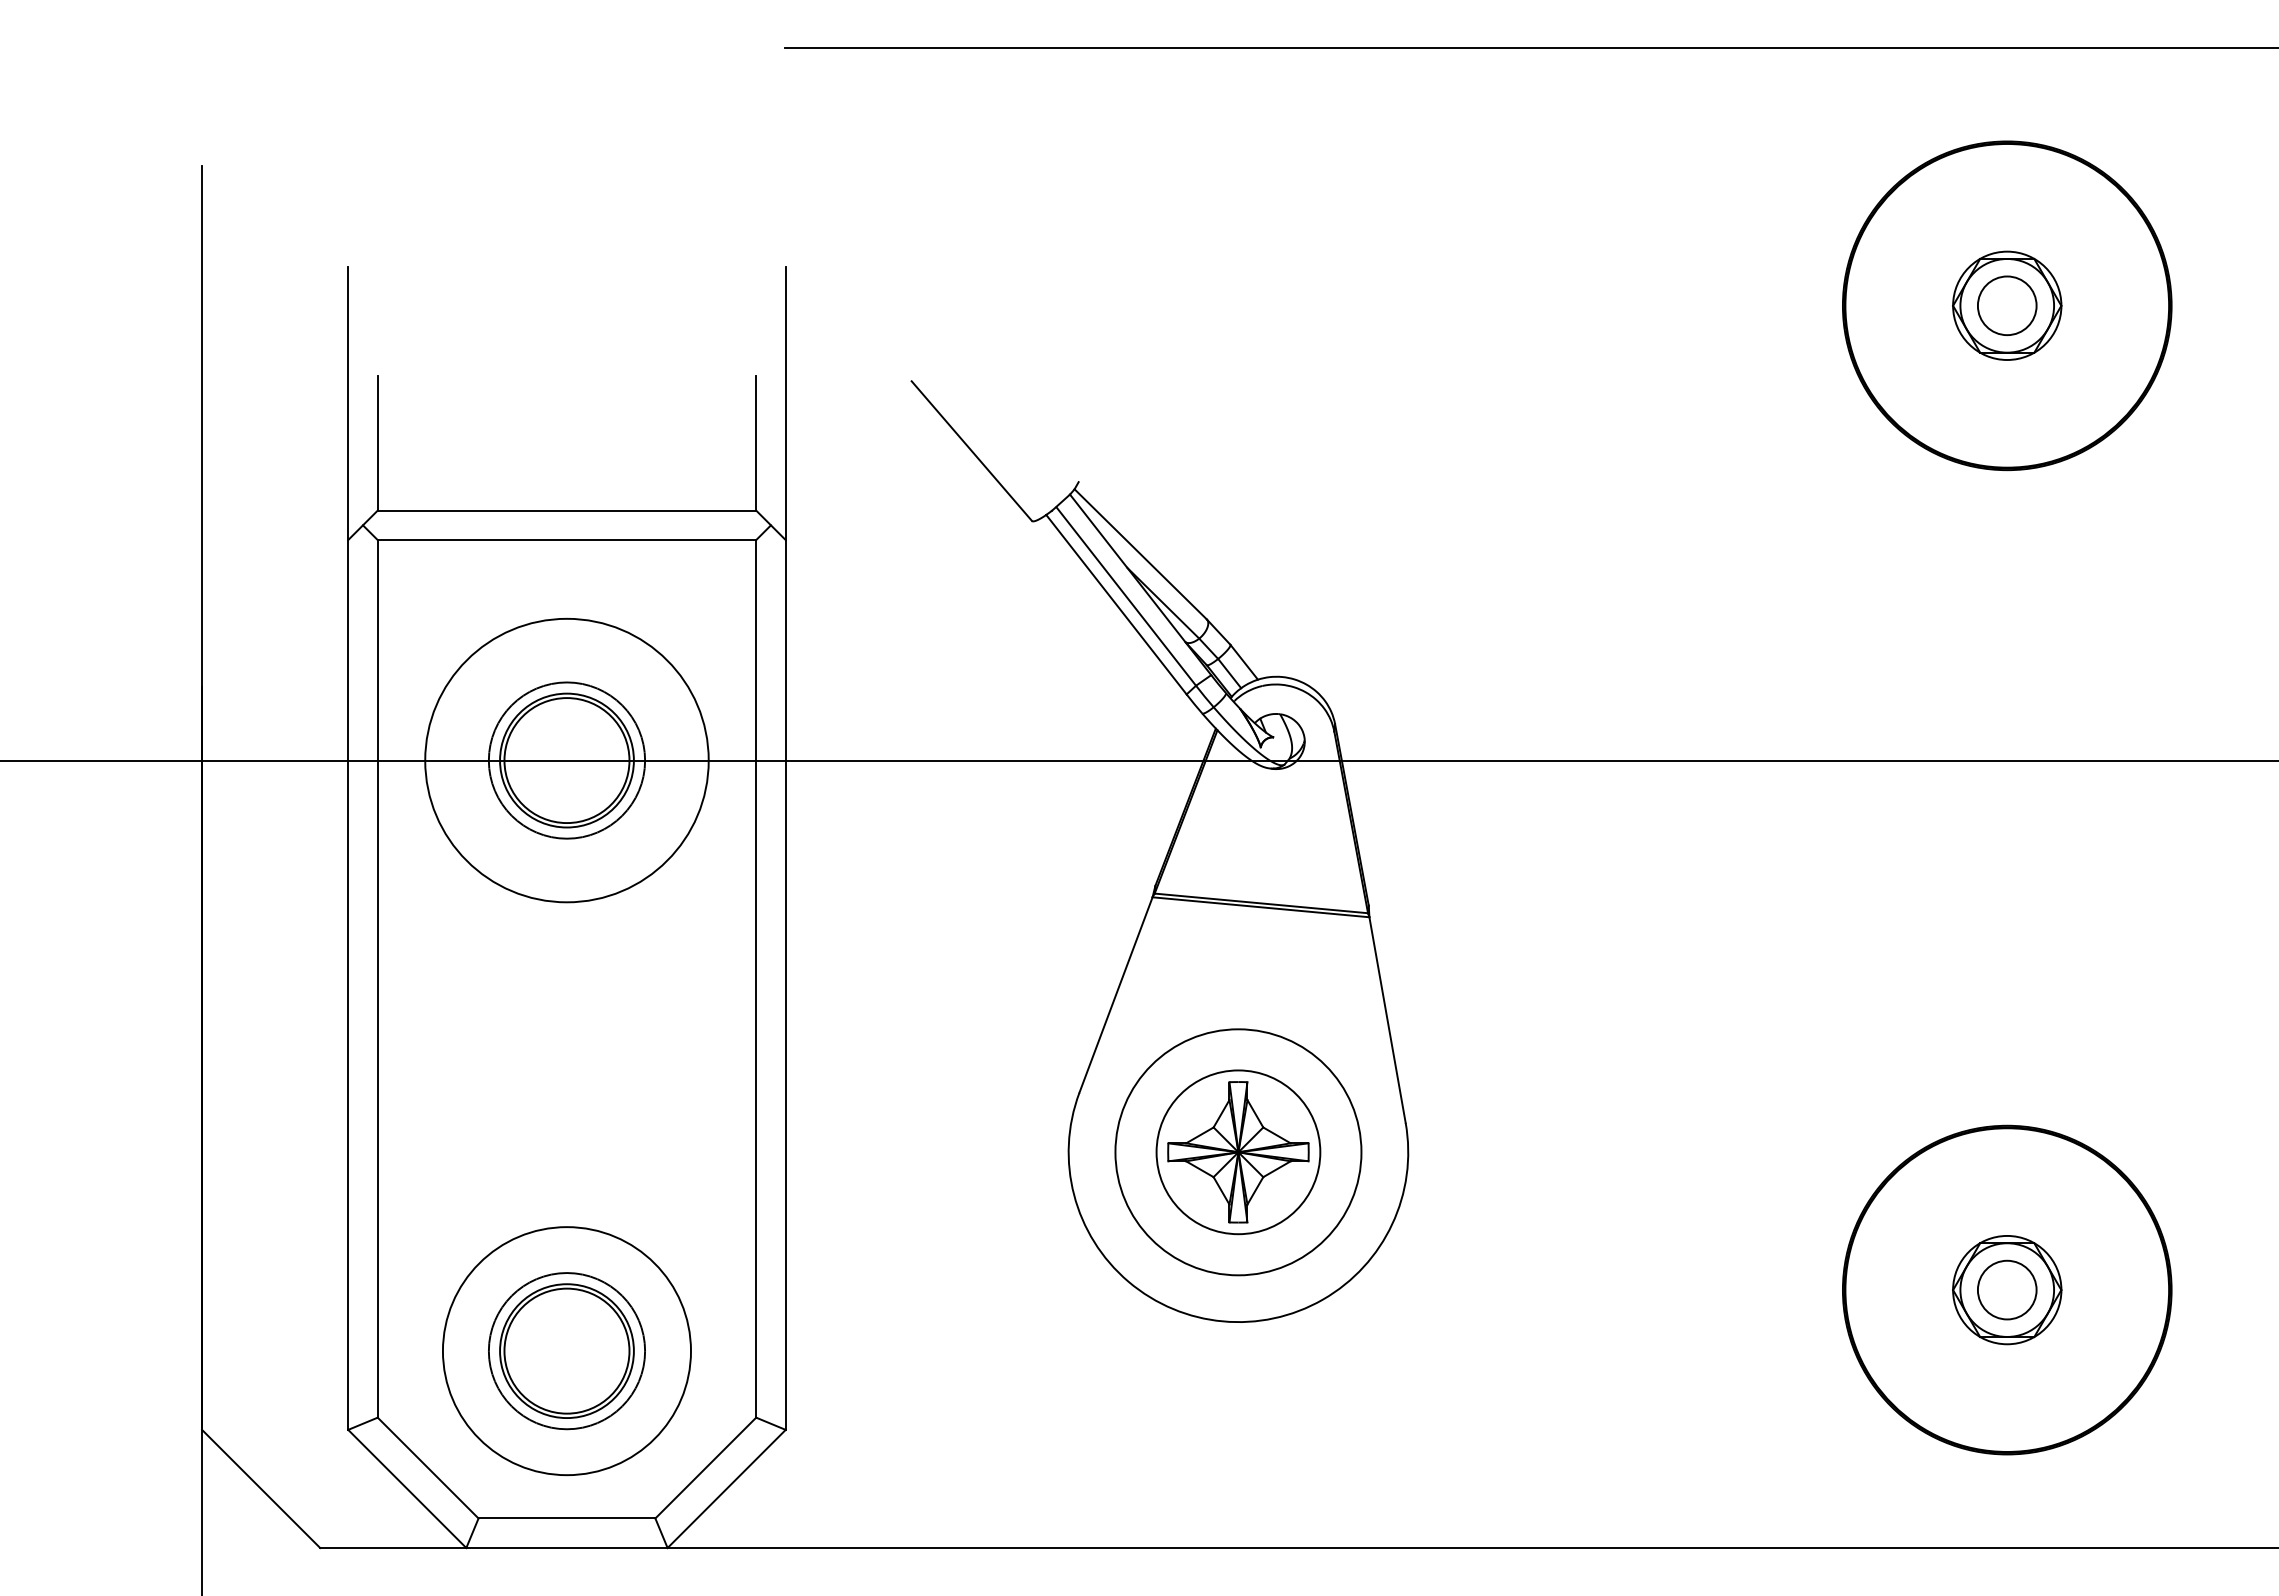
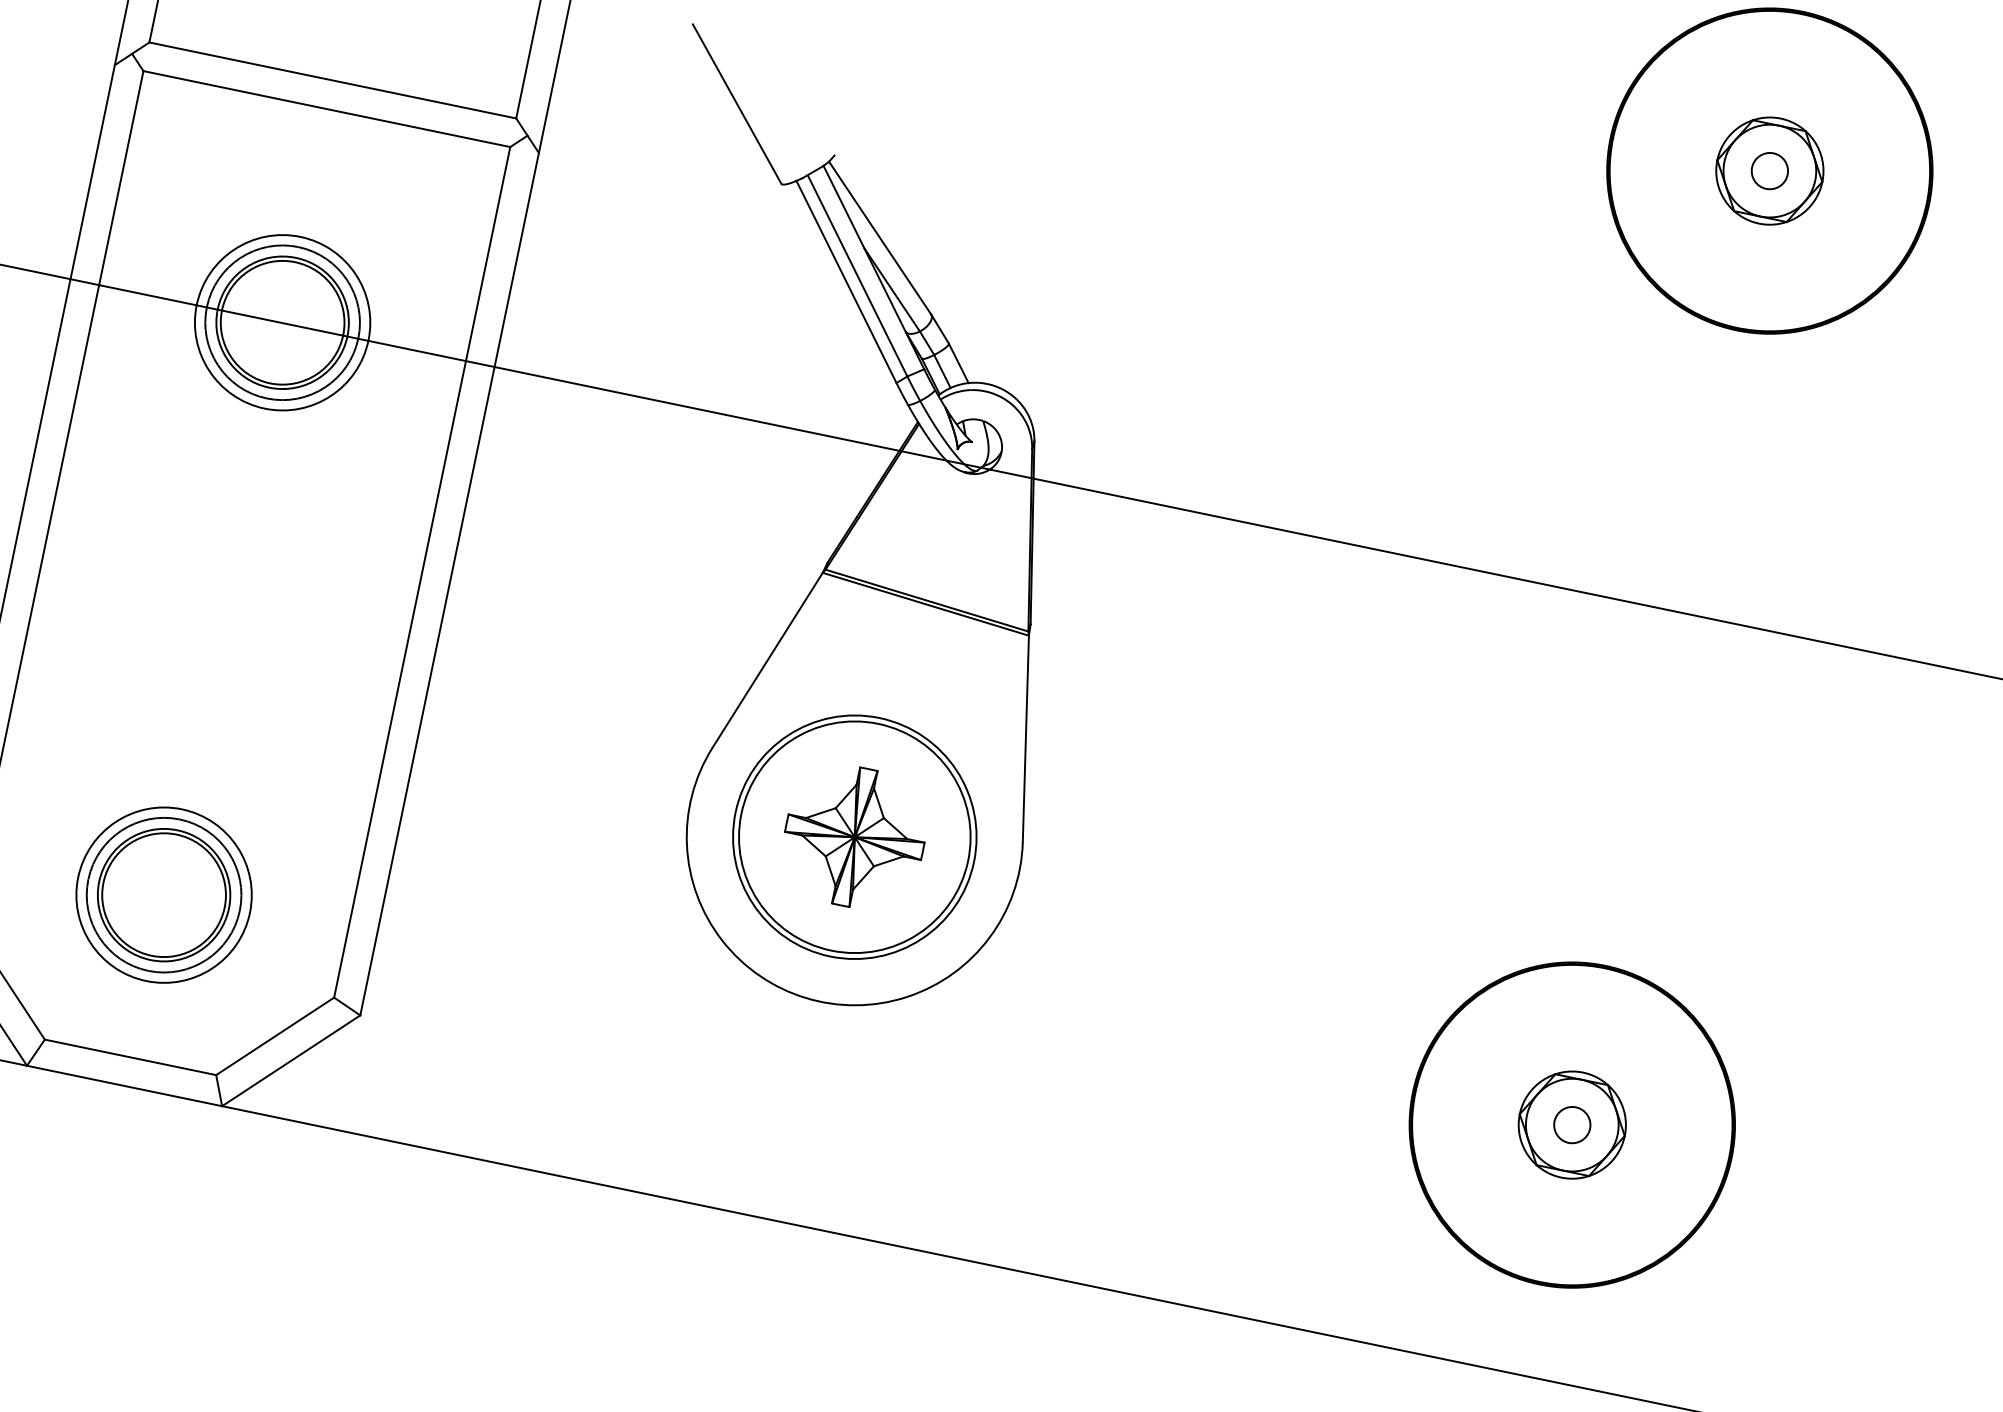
circle: (2006, 305) -> (1769, 170), size x0.62
circle: (566, 760) -> (282, 322), size x0.62
circle: (1238, 1152) -> (854, 837), size x1.43
circle: (2006, 1289) -> (1571, 1124), size x0.62
circle: (566, 1350) -> (163, 894), size x0.71

